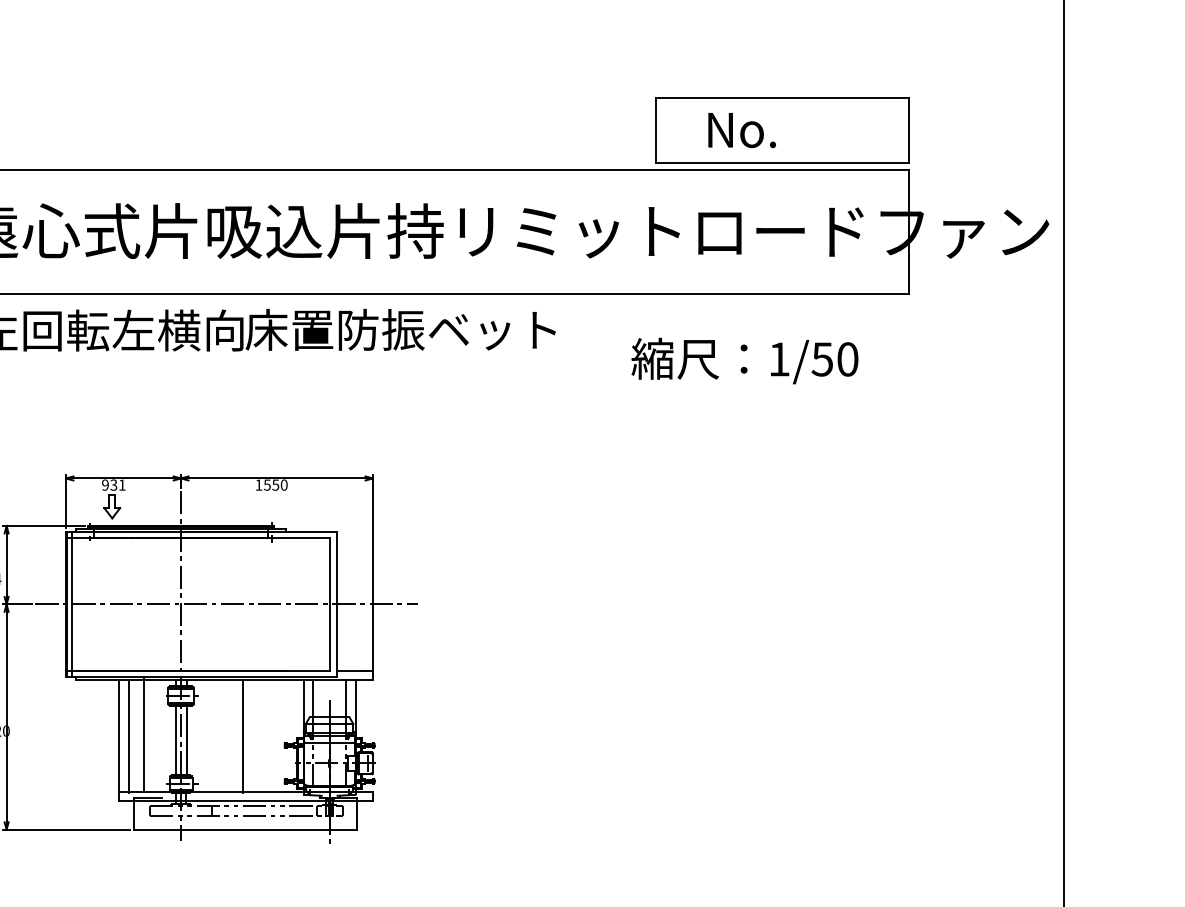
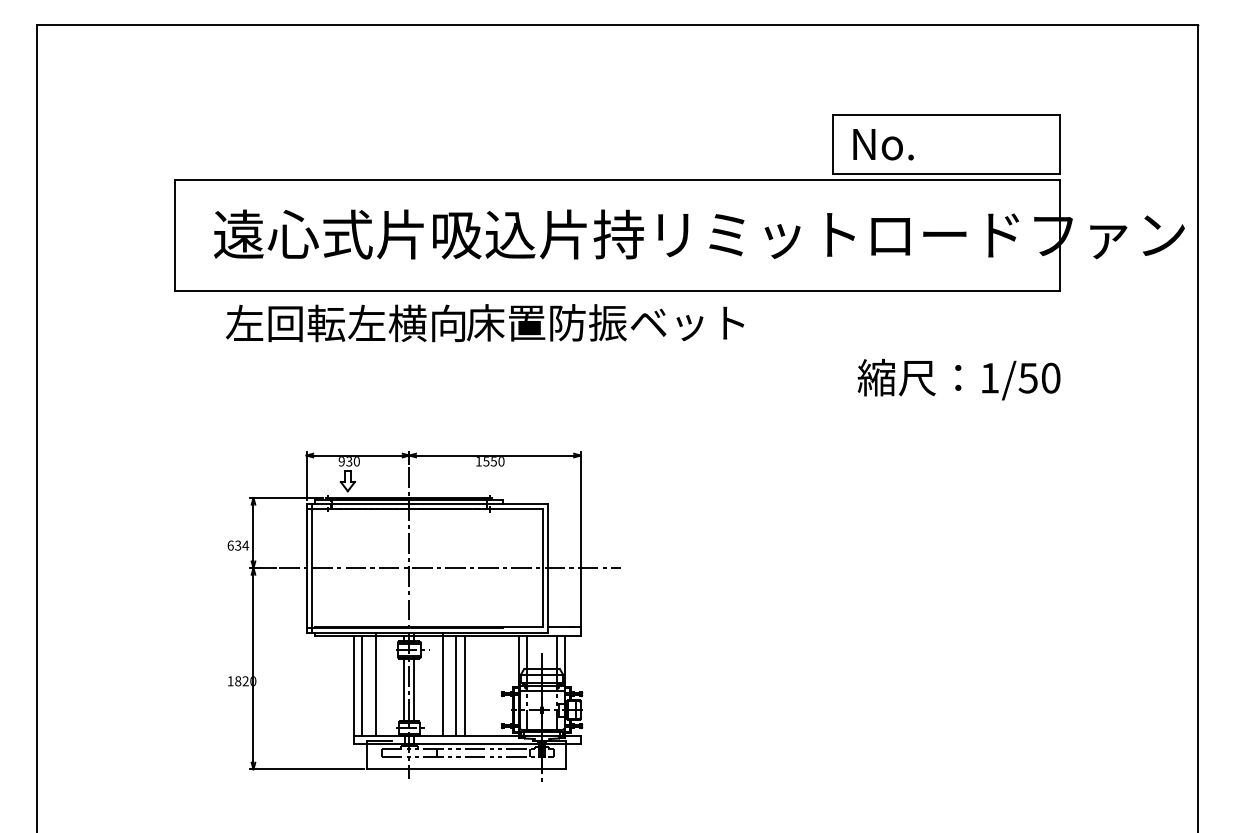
text: (742, 130) -> (883, 144), moved
text: (744, 360) -> (958, 379), moved
text: (121, 485) -> (356, 461), 931 -> 930
line: (218, 733) -> (442, 683), added
line: (233, 735) -> (456, 685), added

